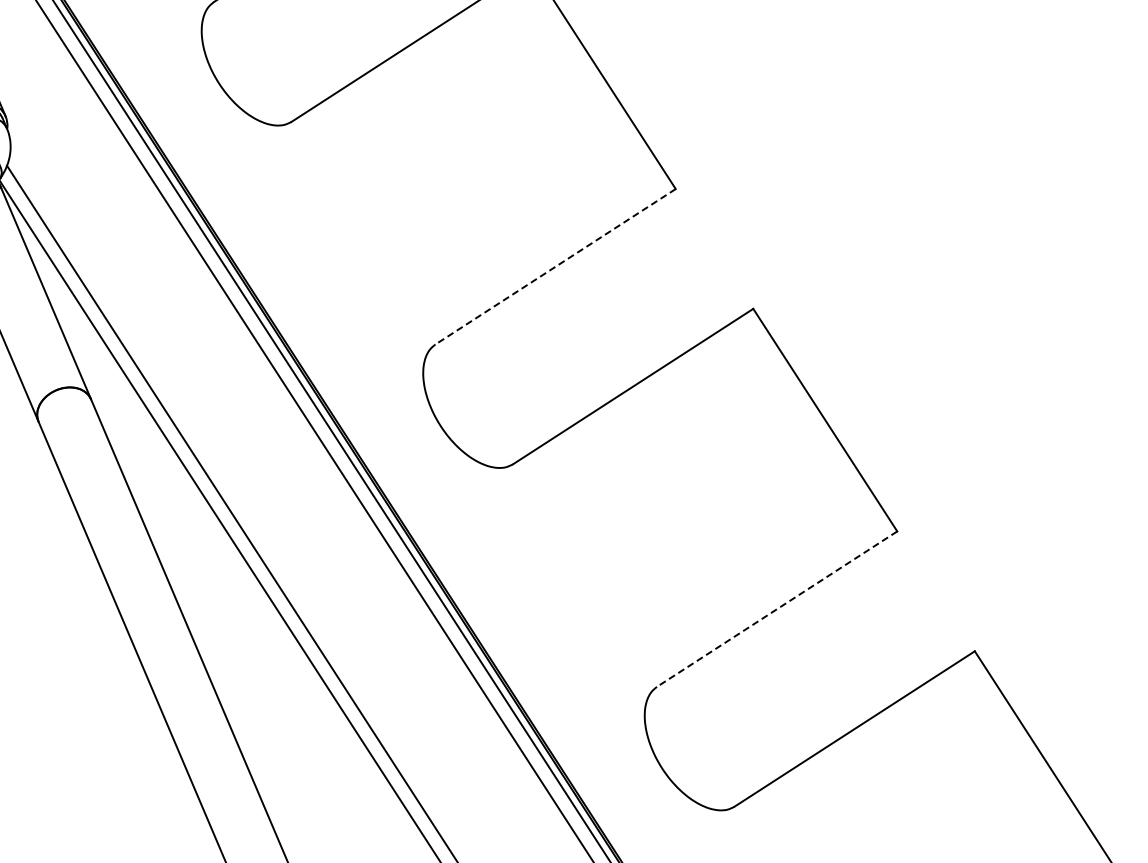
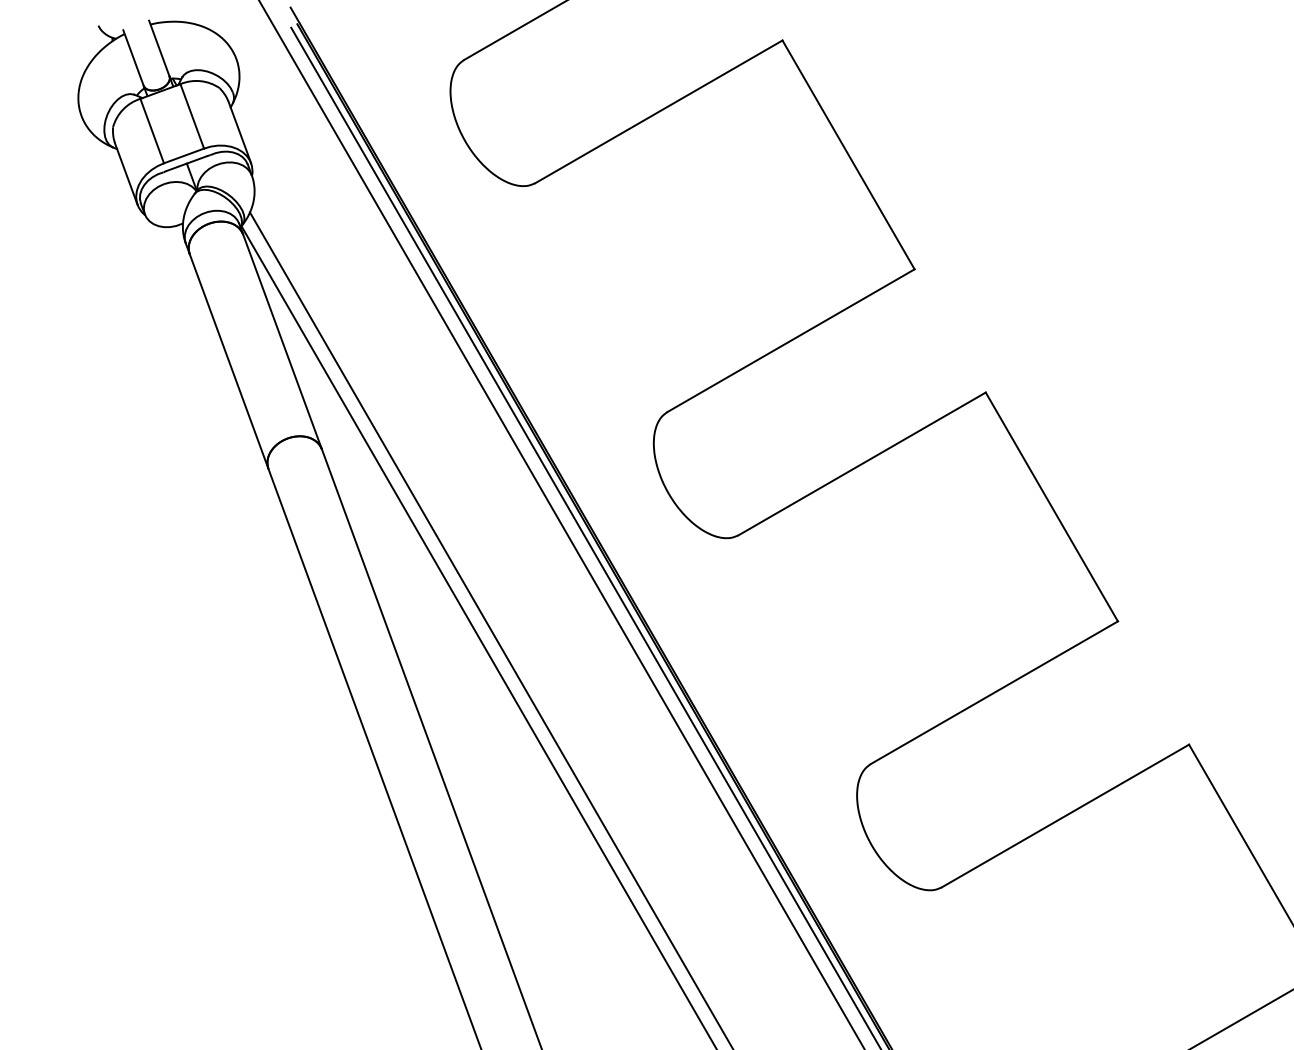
line: (556, 266) -> (791, 340), dashed -> solid
line: (777, 608) -> (994, 692), dashed -> solid

